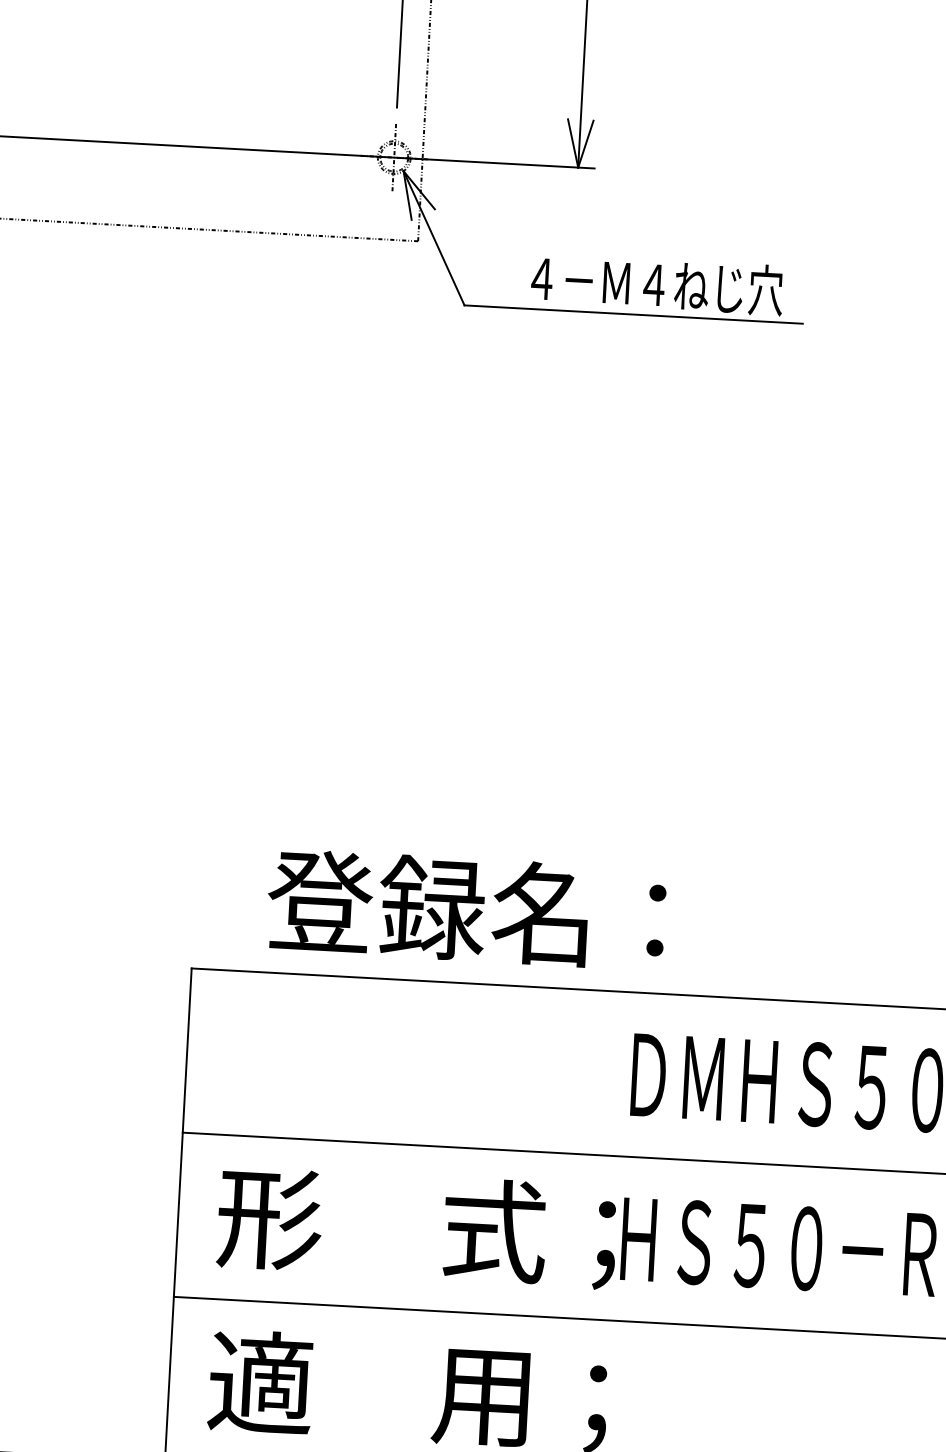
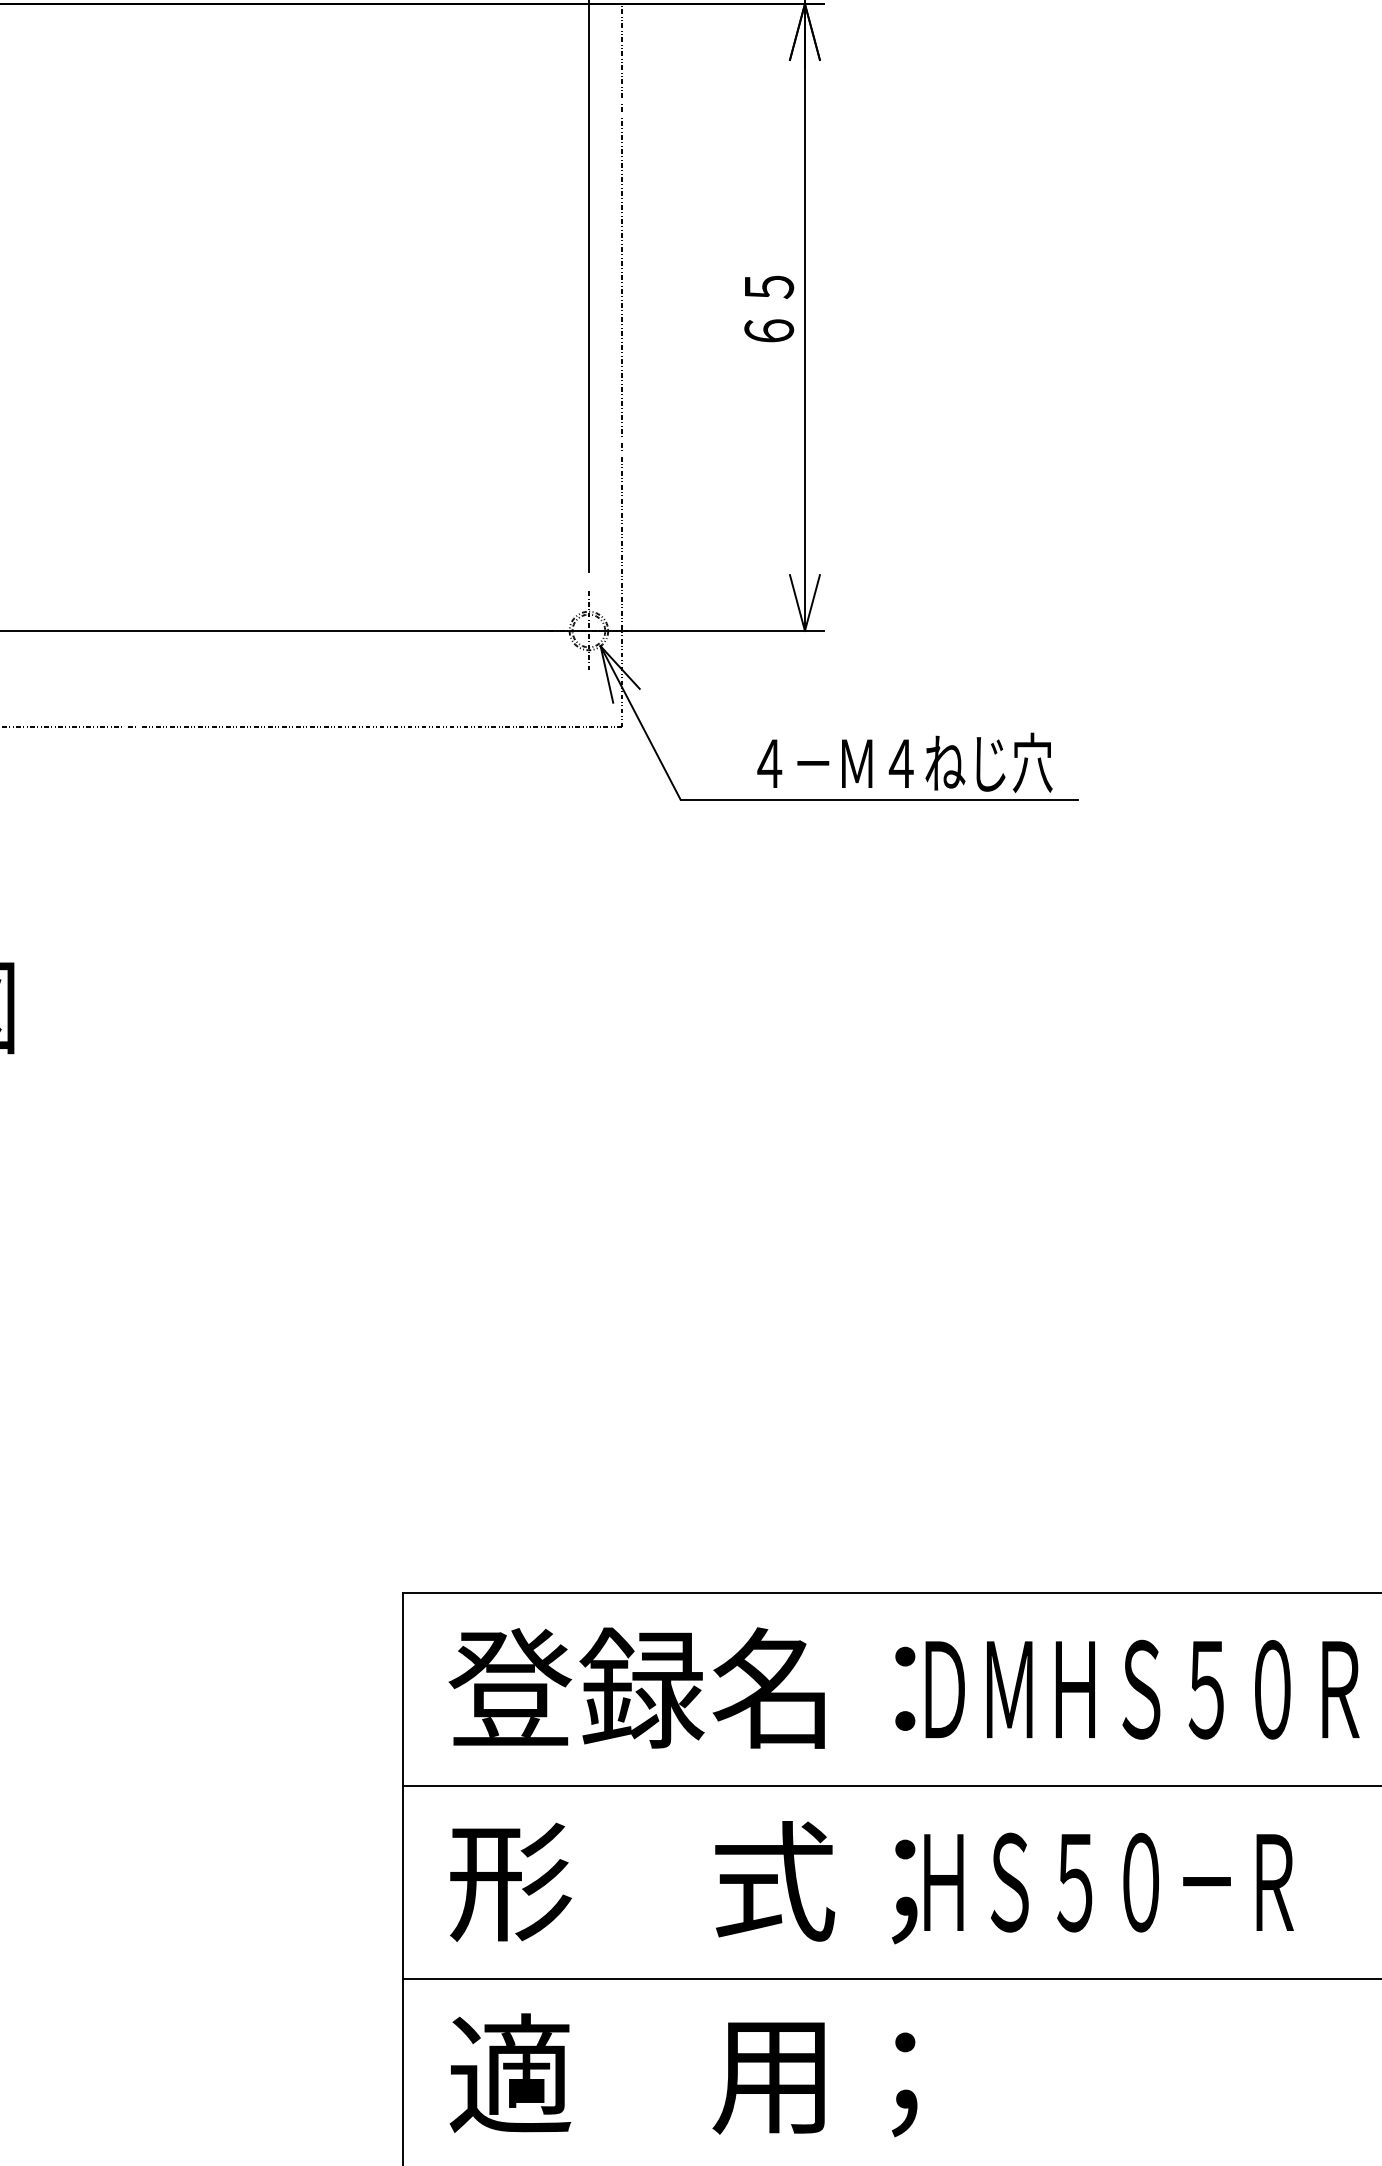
text: (465, 909) -> (681, 1687), moved

